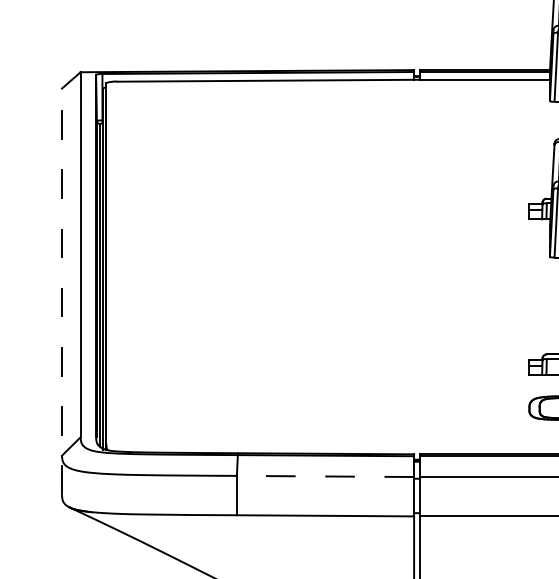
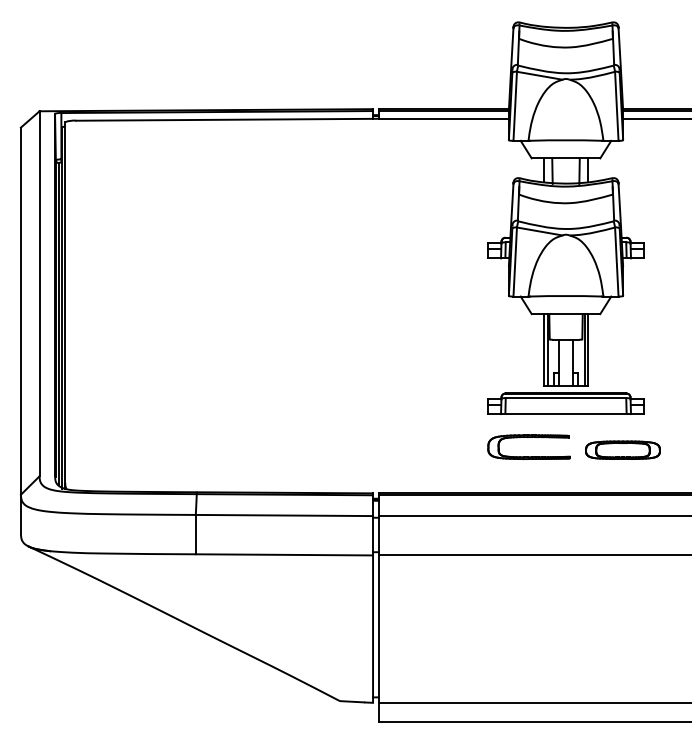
line: (61, 291) -> (20, 330), dashed -> solid
line: (325, 476) -> (284, 515), dashed -> solid

